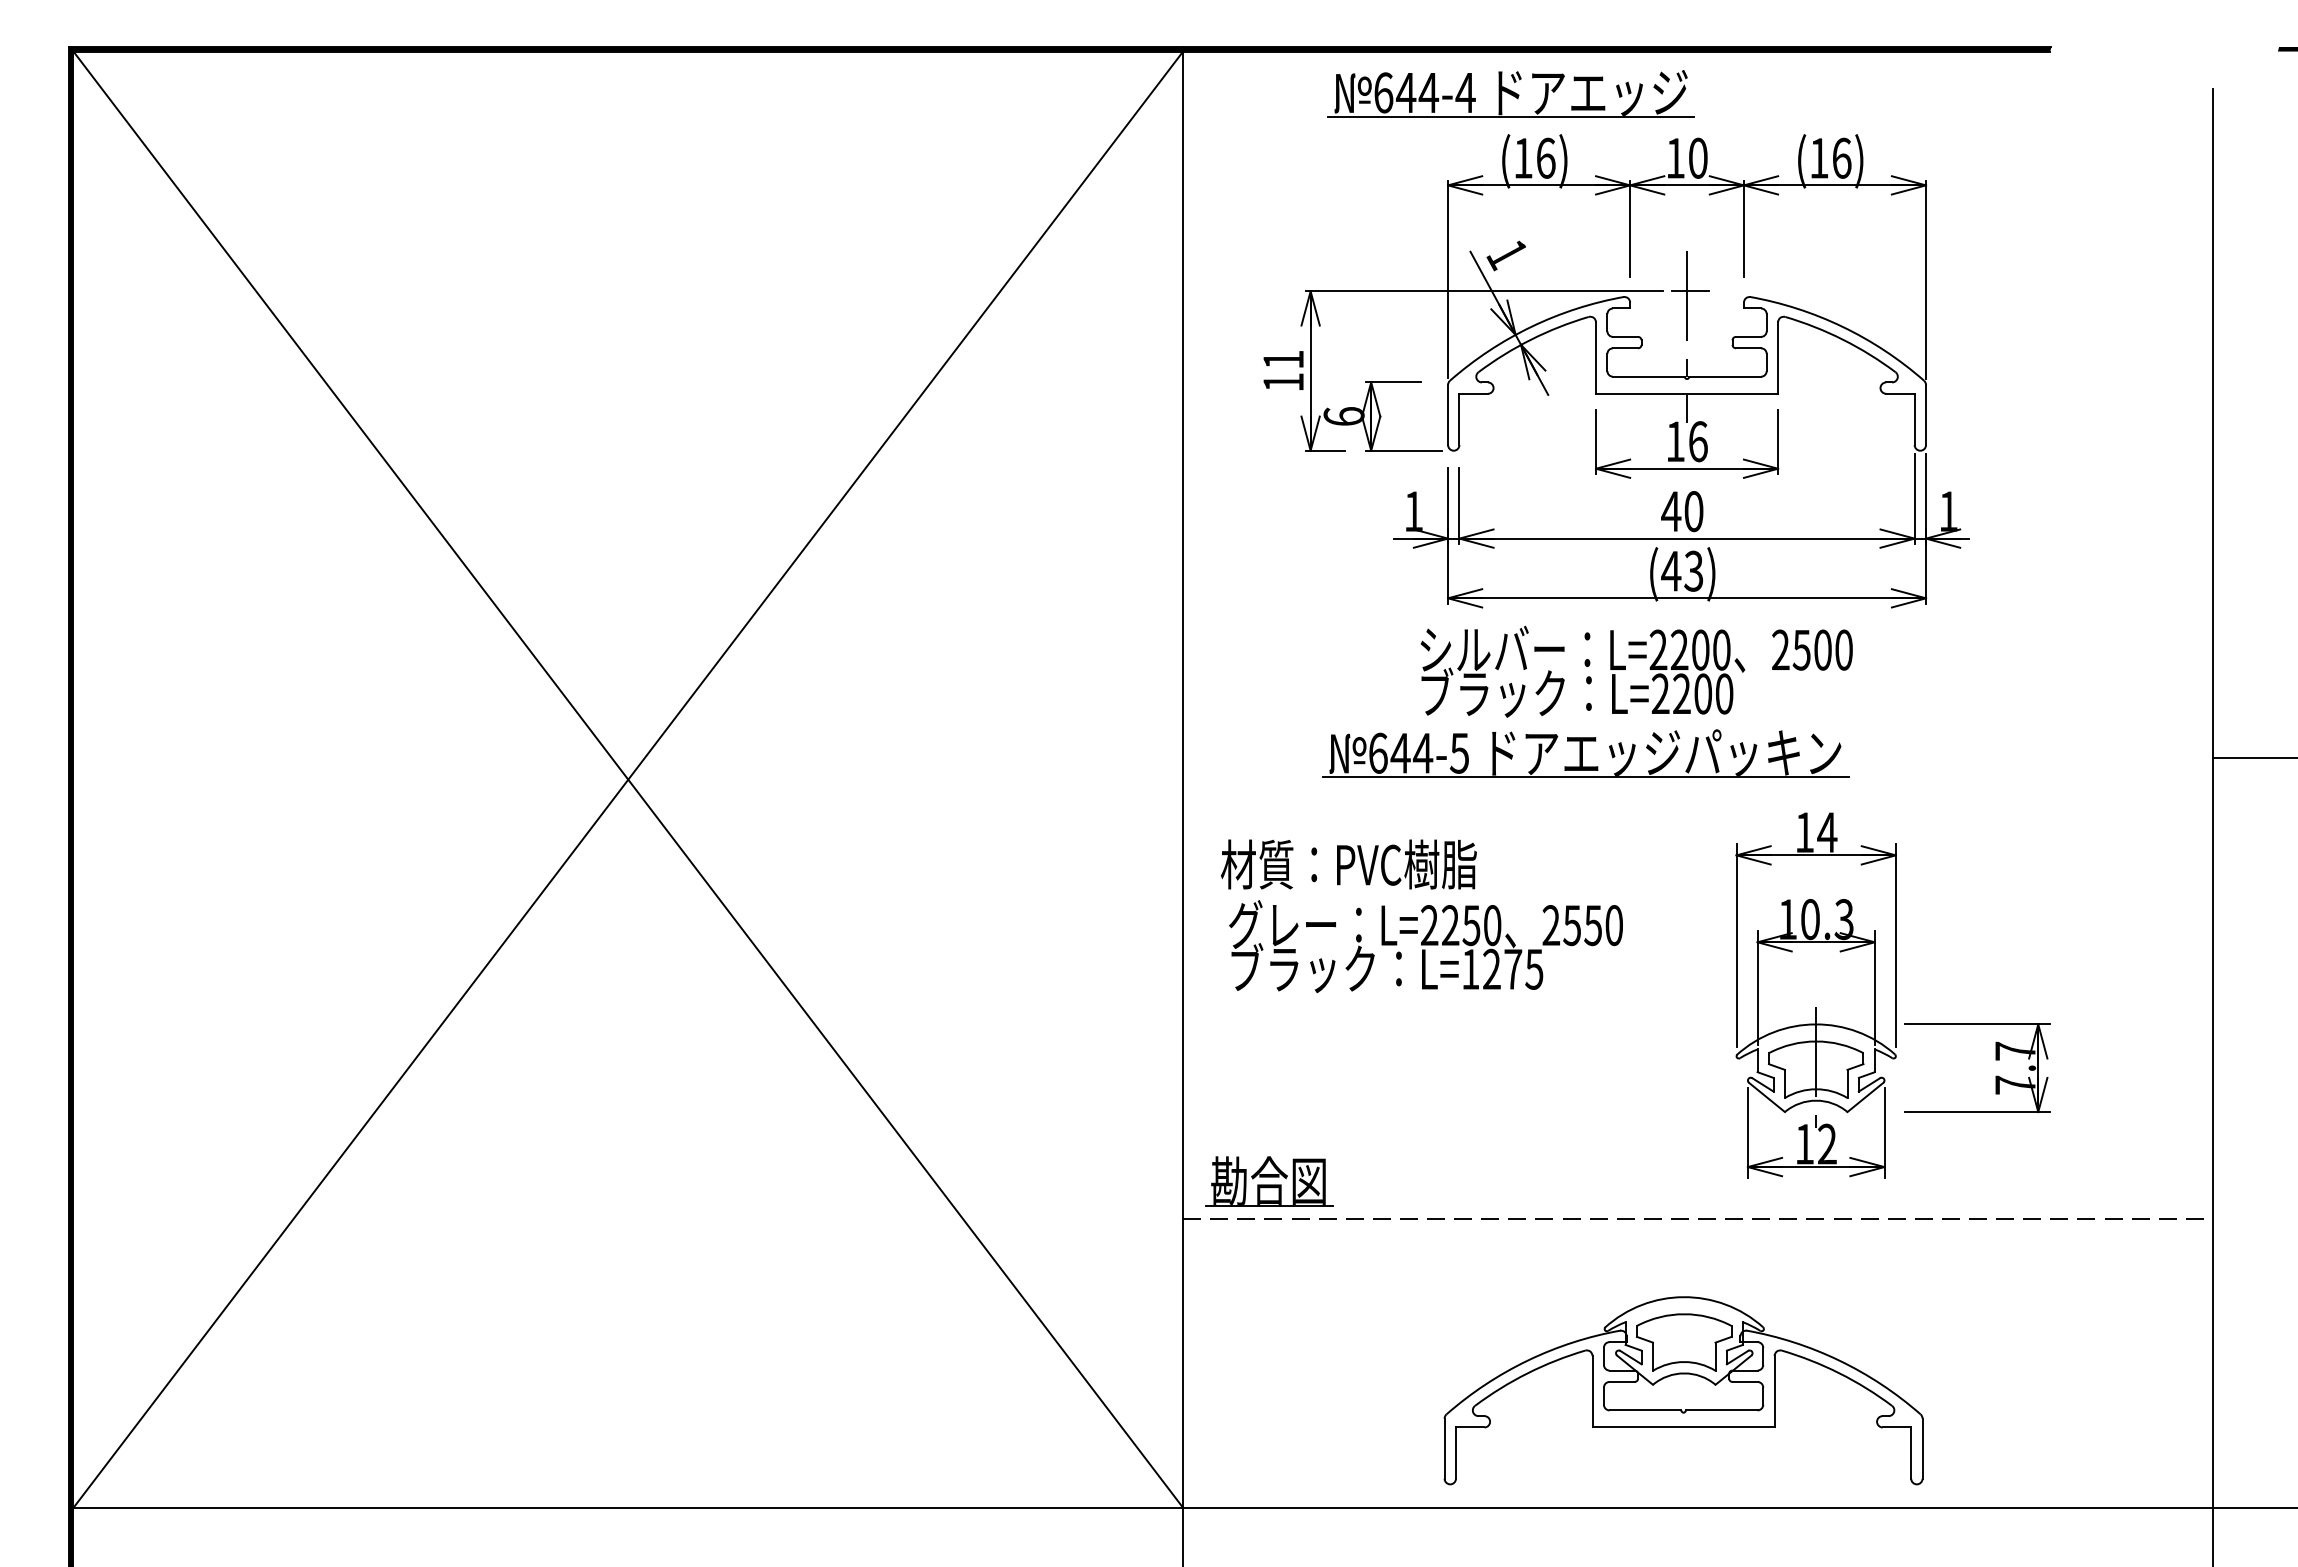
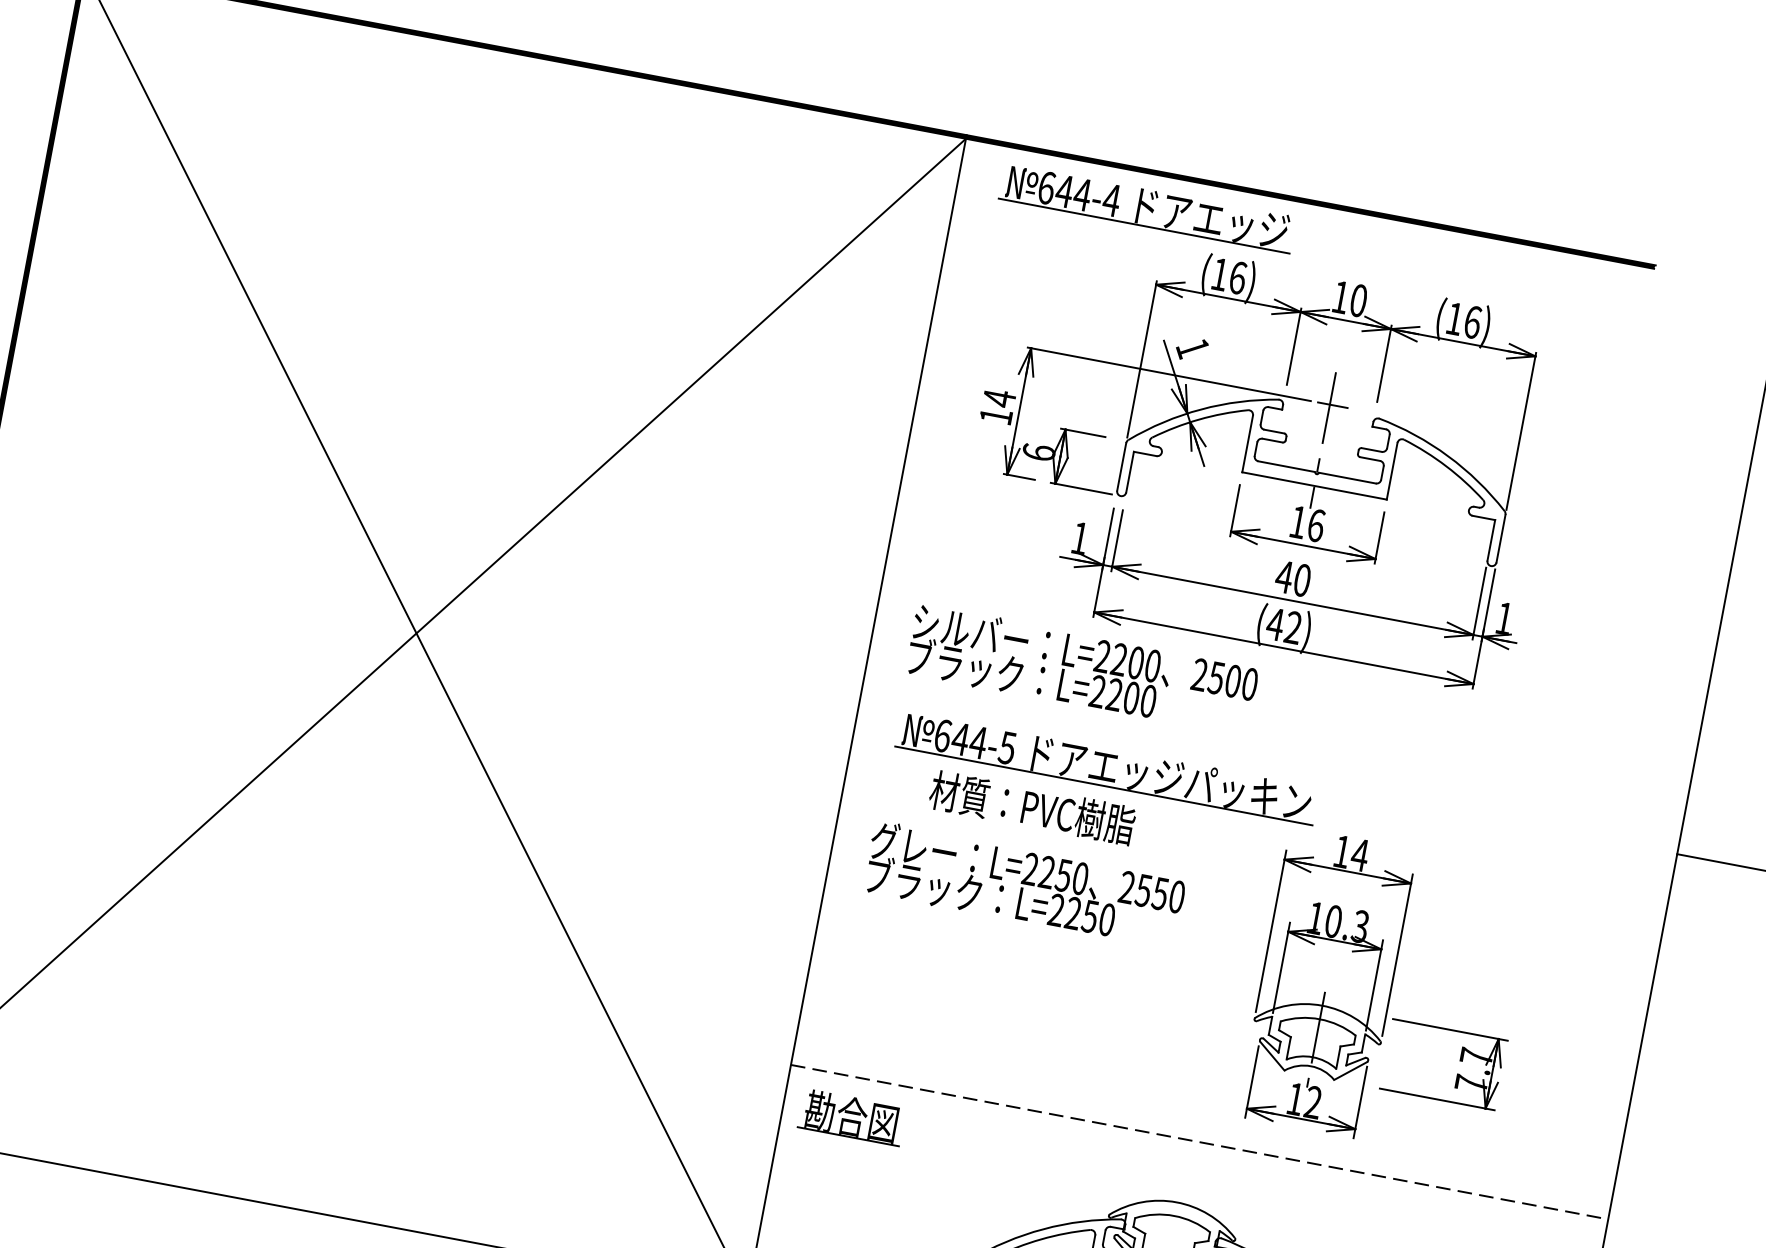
part: (1510, 93) -> (1147, 207), moved
text: (1283, 359) -> (999, 398), 11 -> 14
text: (1693, 571) -> (1293, 627), (43) -> (42)
text: (1636, 671) -> (1082, 670), moved
part: (1585, 753) -> (1107, 767), moved
text: (1348, 864) -> (1032, 807), moved
text: (1502, 968) -> (1081, 914), L=1275 -> L=2250
part: (1269, 1181) -> (852, 1117), moved

